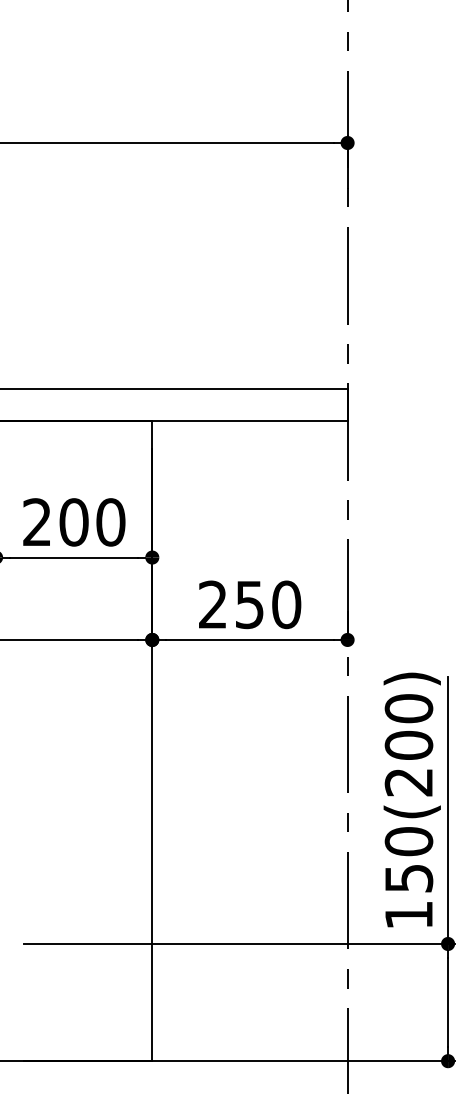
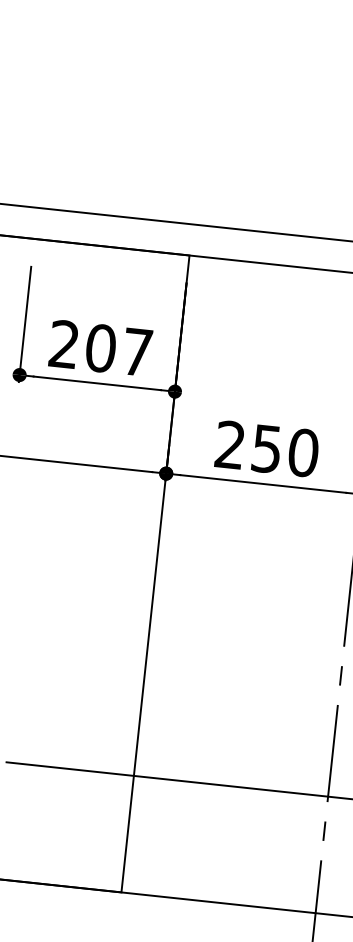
text: (110, 522) -> (137, 352), 200 -> 207

